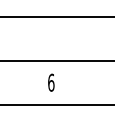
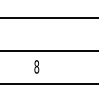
text: (50, 82) -> (36, 66), 6 -> 8

